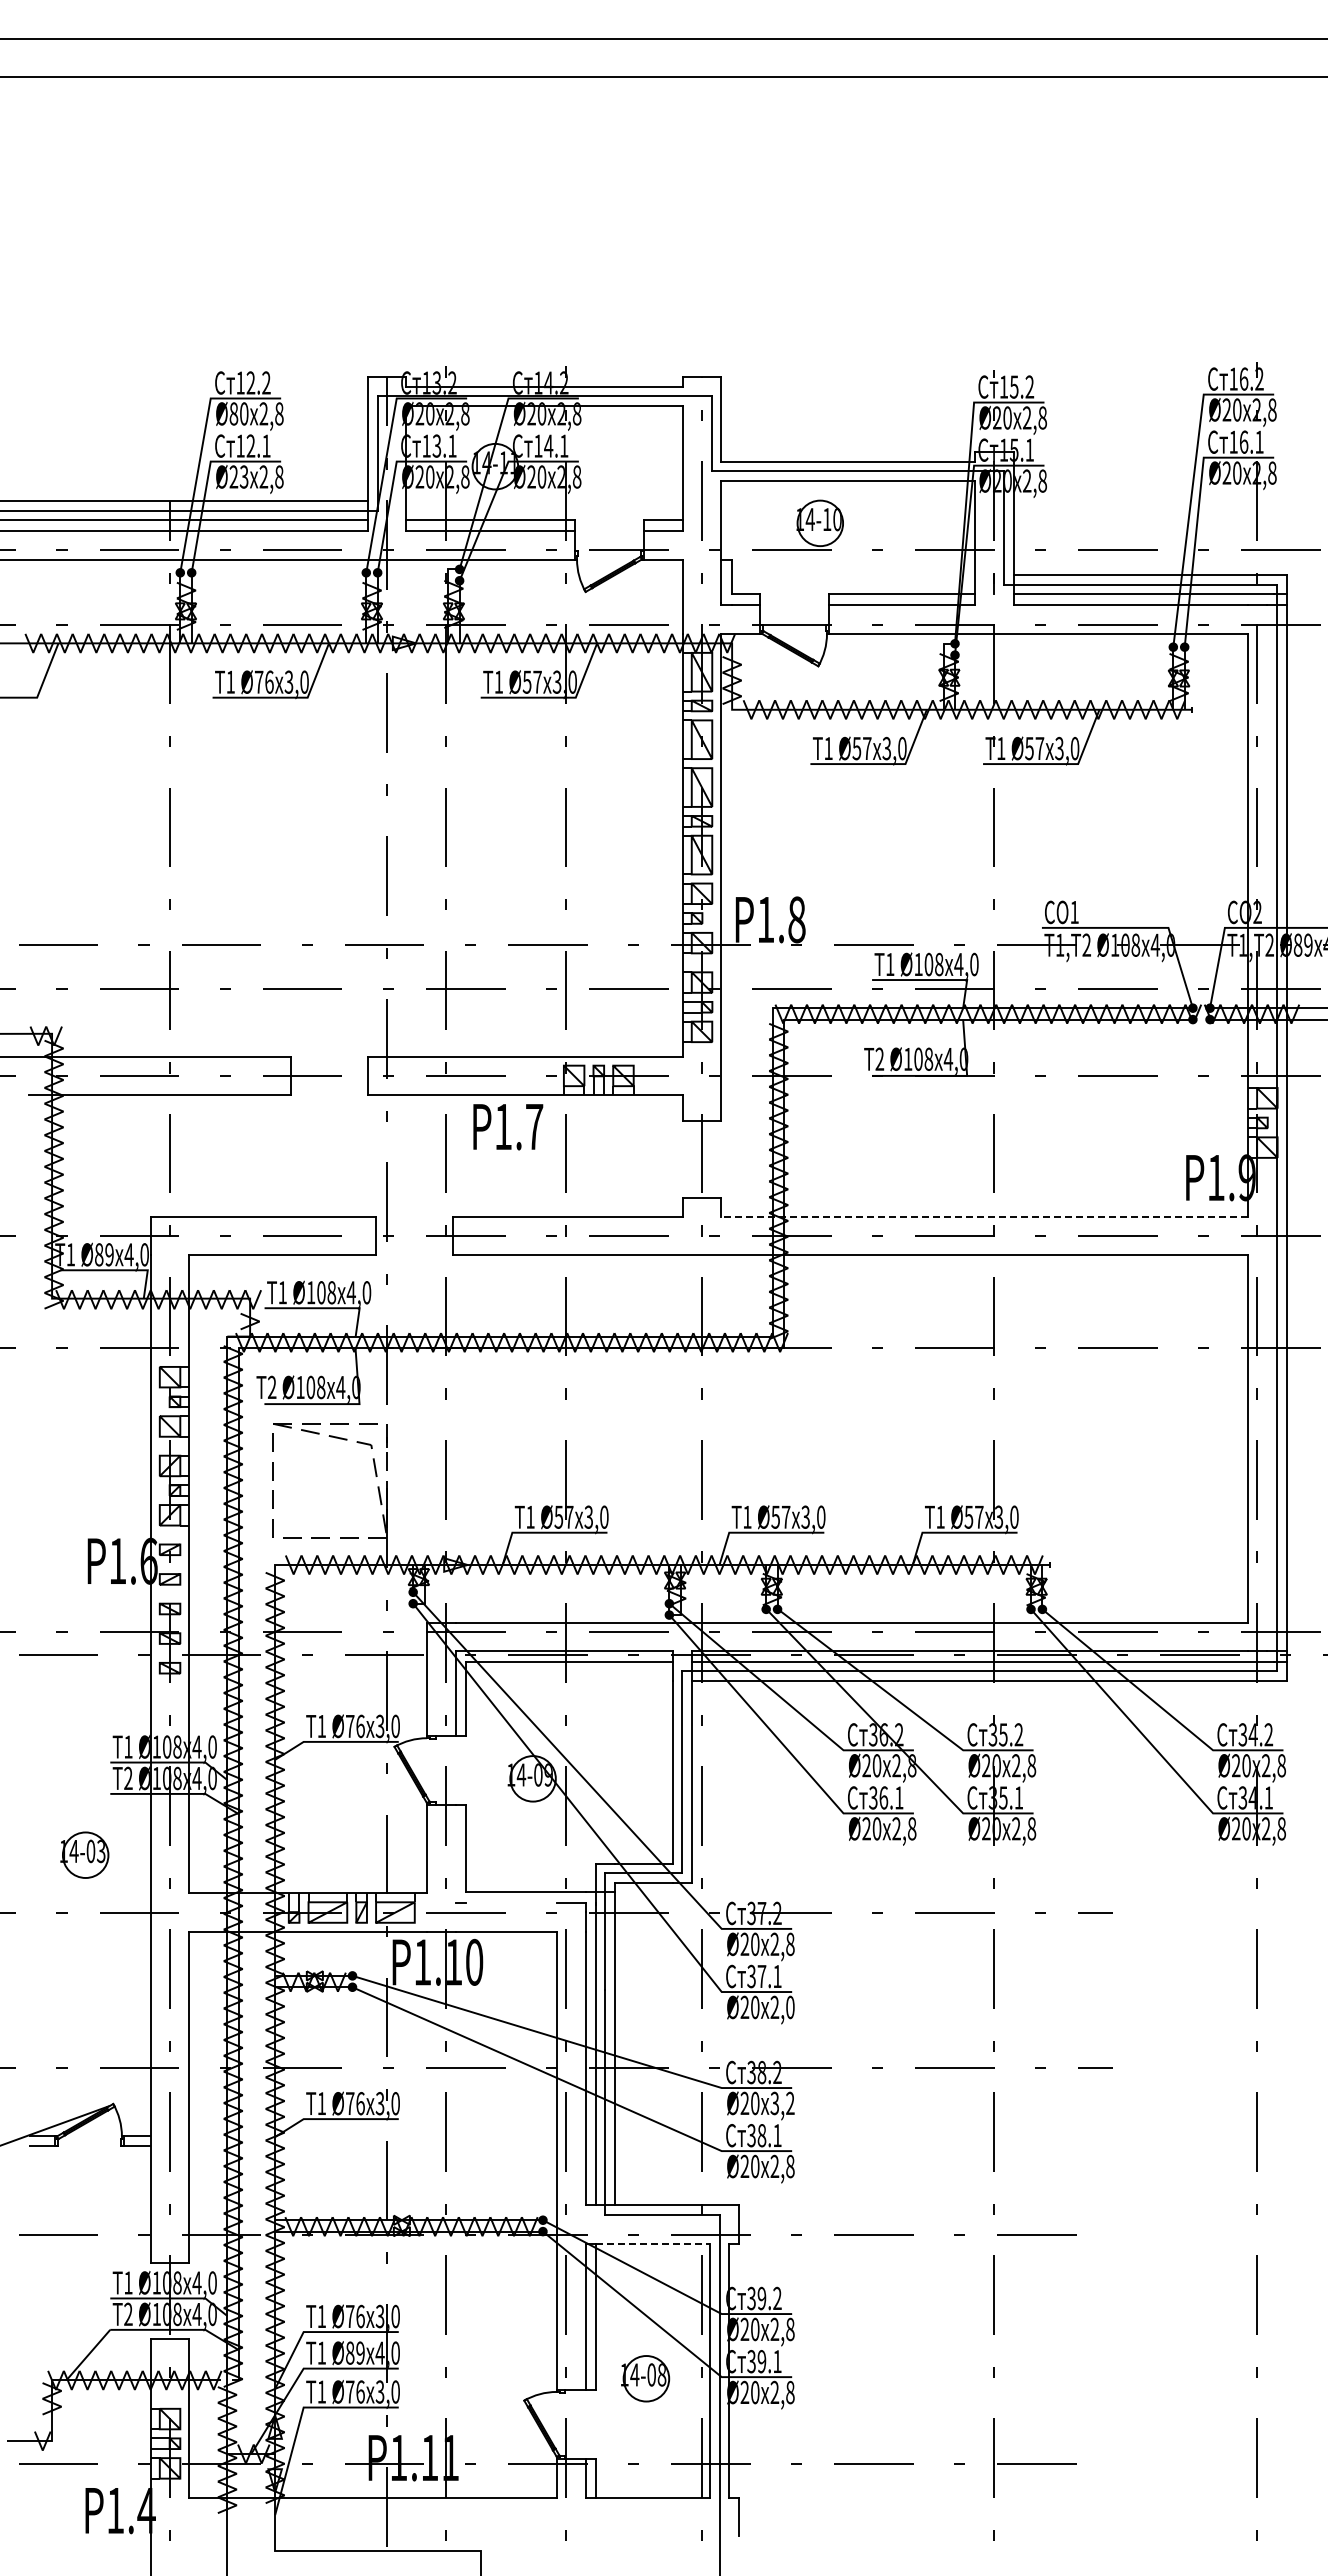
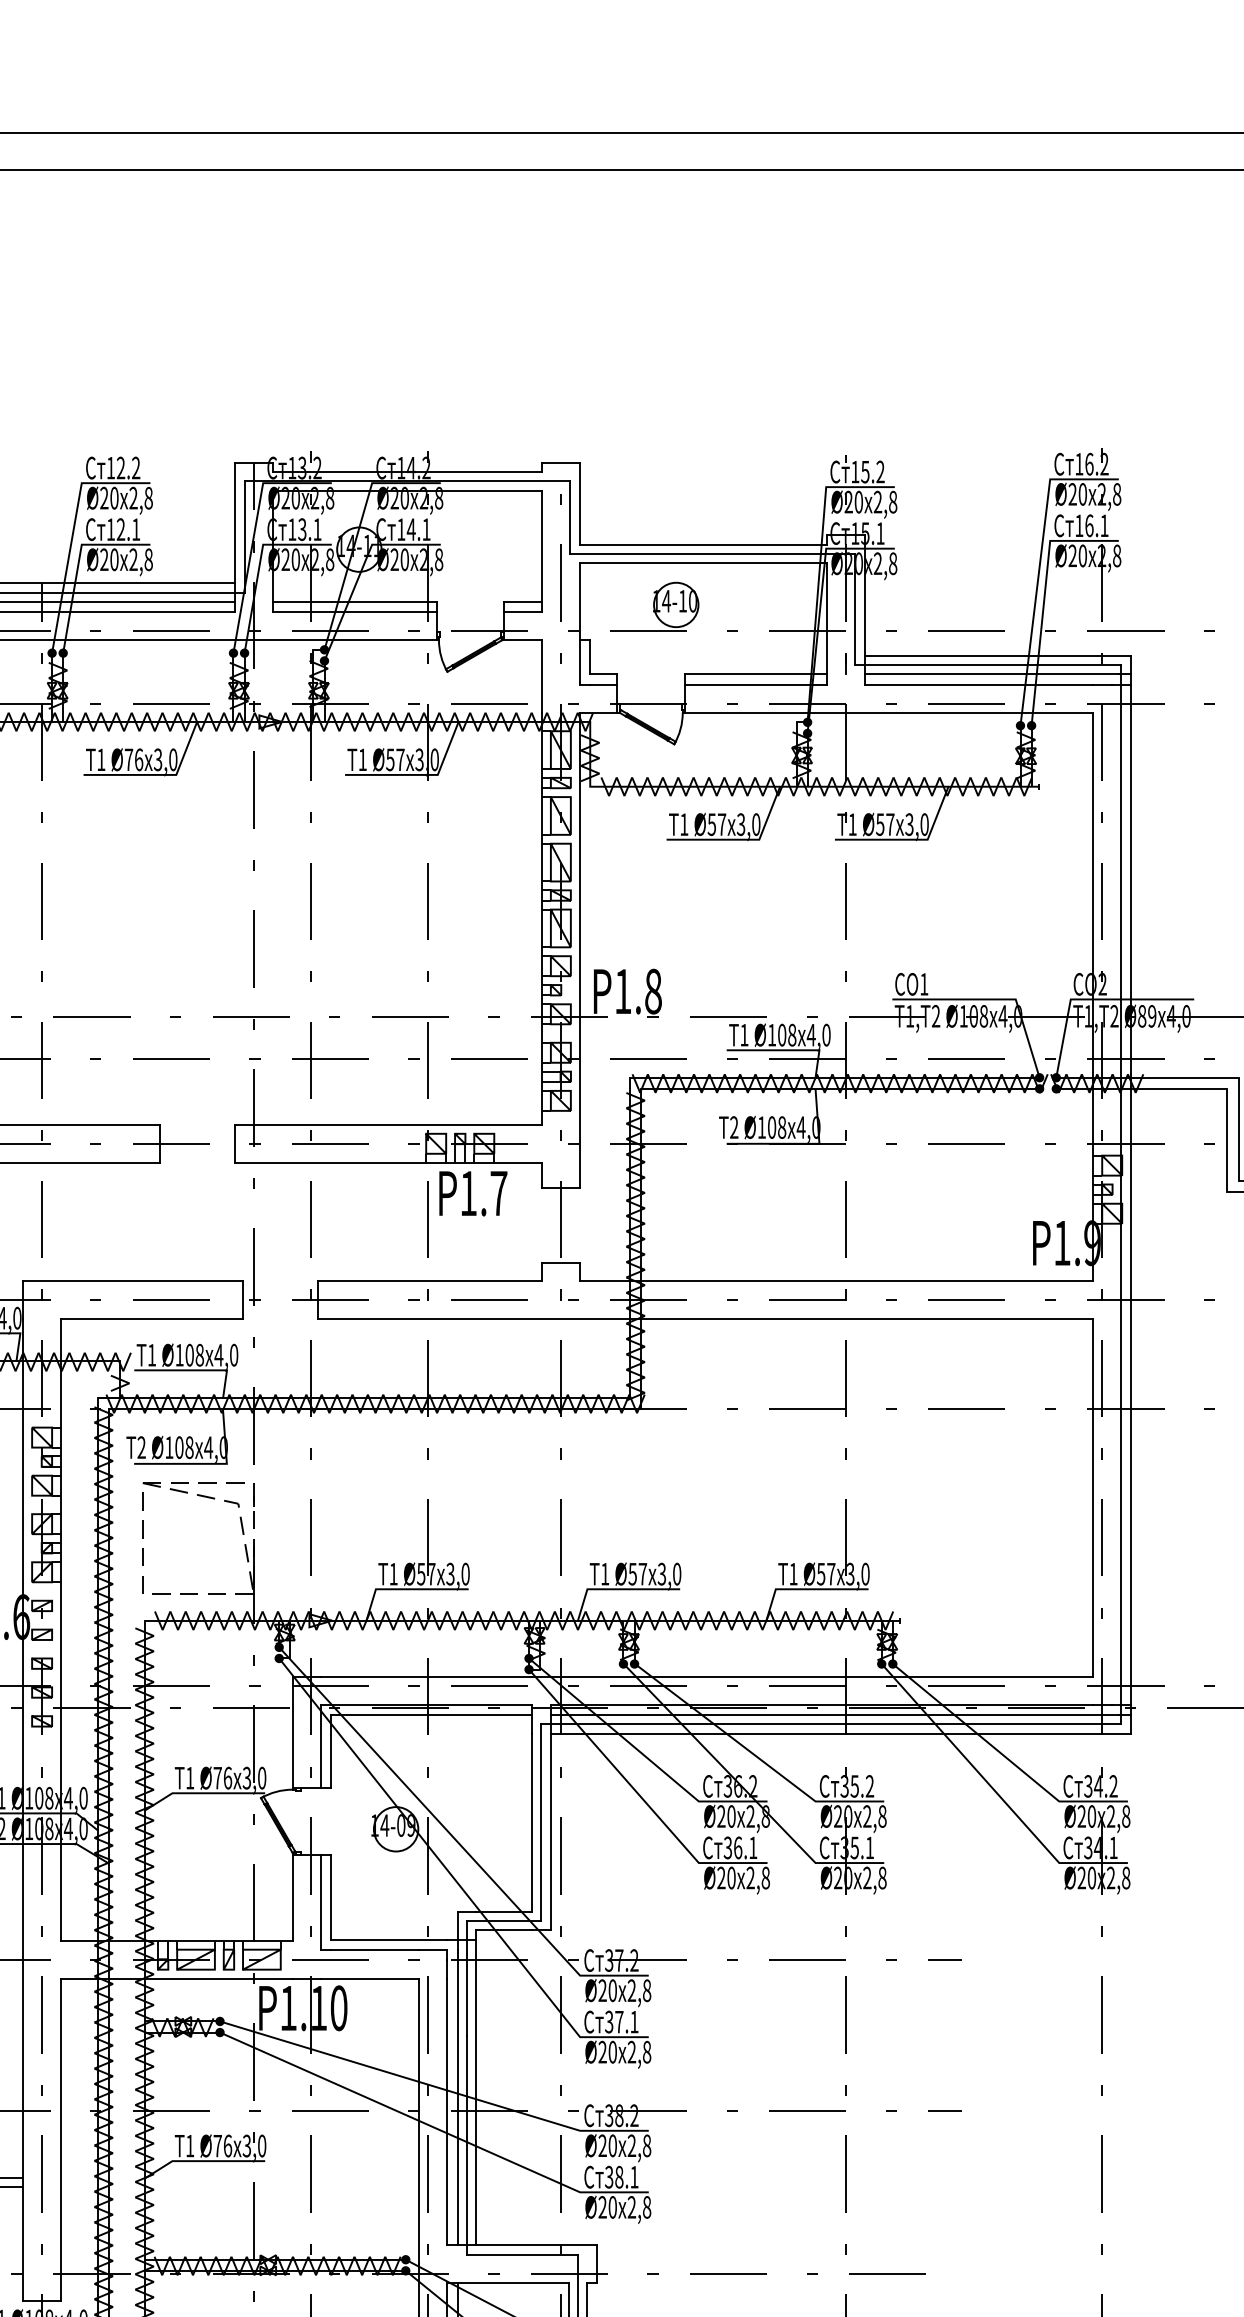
text: (233, 413) -> (103, 497), Ø80 -> Ø20
text: (243, 476) -> (113, 559), Ø23 -> Ø20
text: (508, 1127) -> (473, 1194), moved
line: (984, 1216) -> (836, 1280), dashed -> solid
line: (455, 1854) -> (320, 1903), added
line: (511, 1903) -> (375, 1950), added
text: (790, 2007) -> (647, 2052), 2,0 -> 2,8
text: (782, 2103) -> (639, 2145), 3,2 -> 2,8
line: (653, 2244) -> (513, 2283), dashed -> solid

